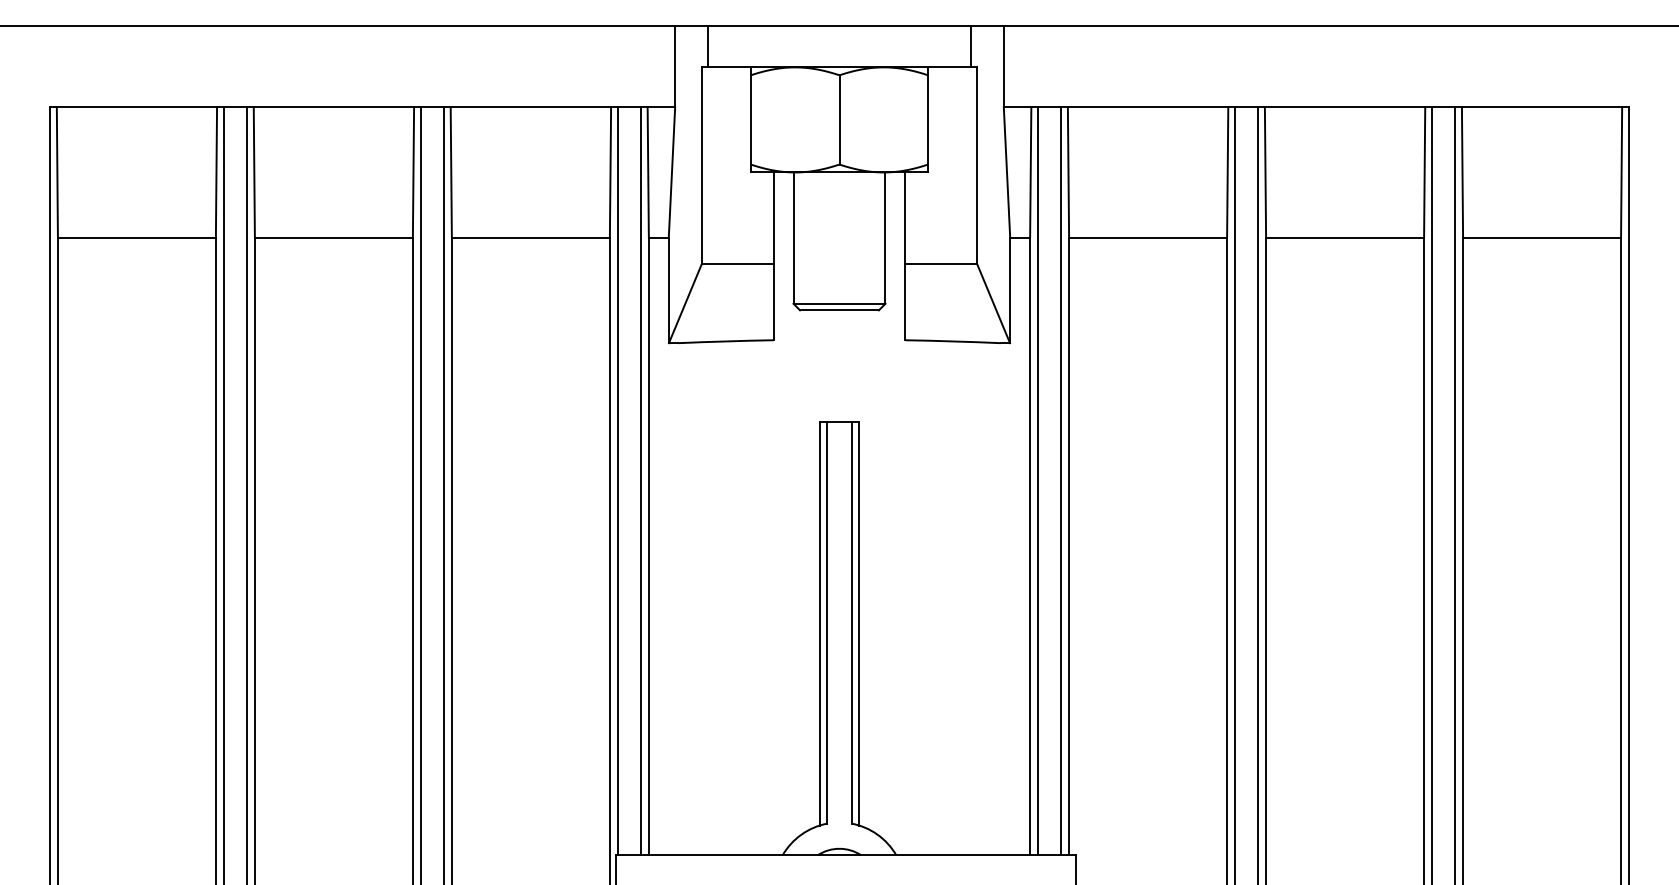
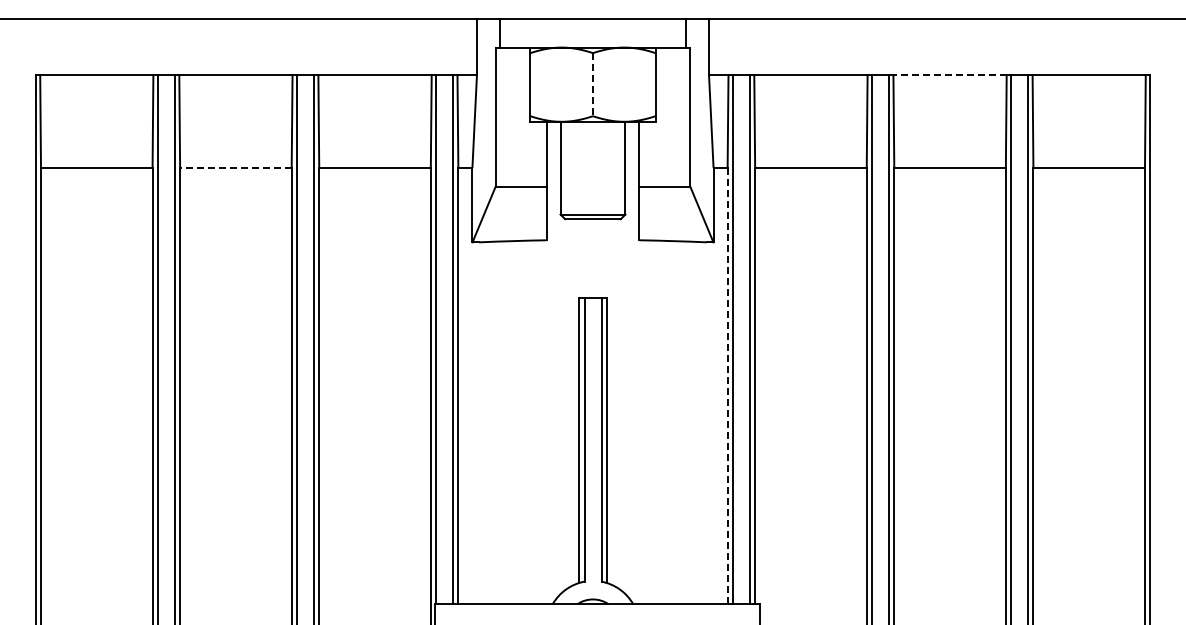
line: (1345, 106) -> (950, 75), solid -> dashed
line: (840, 119) -> (593, 84), solid -> dashed
line: (333, 238) -> (235, 168), solid -> dashed
line: (1029, 547) -> (727, 386), solid -> dashed

